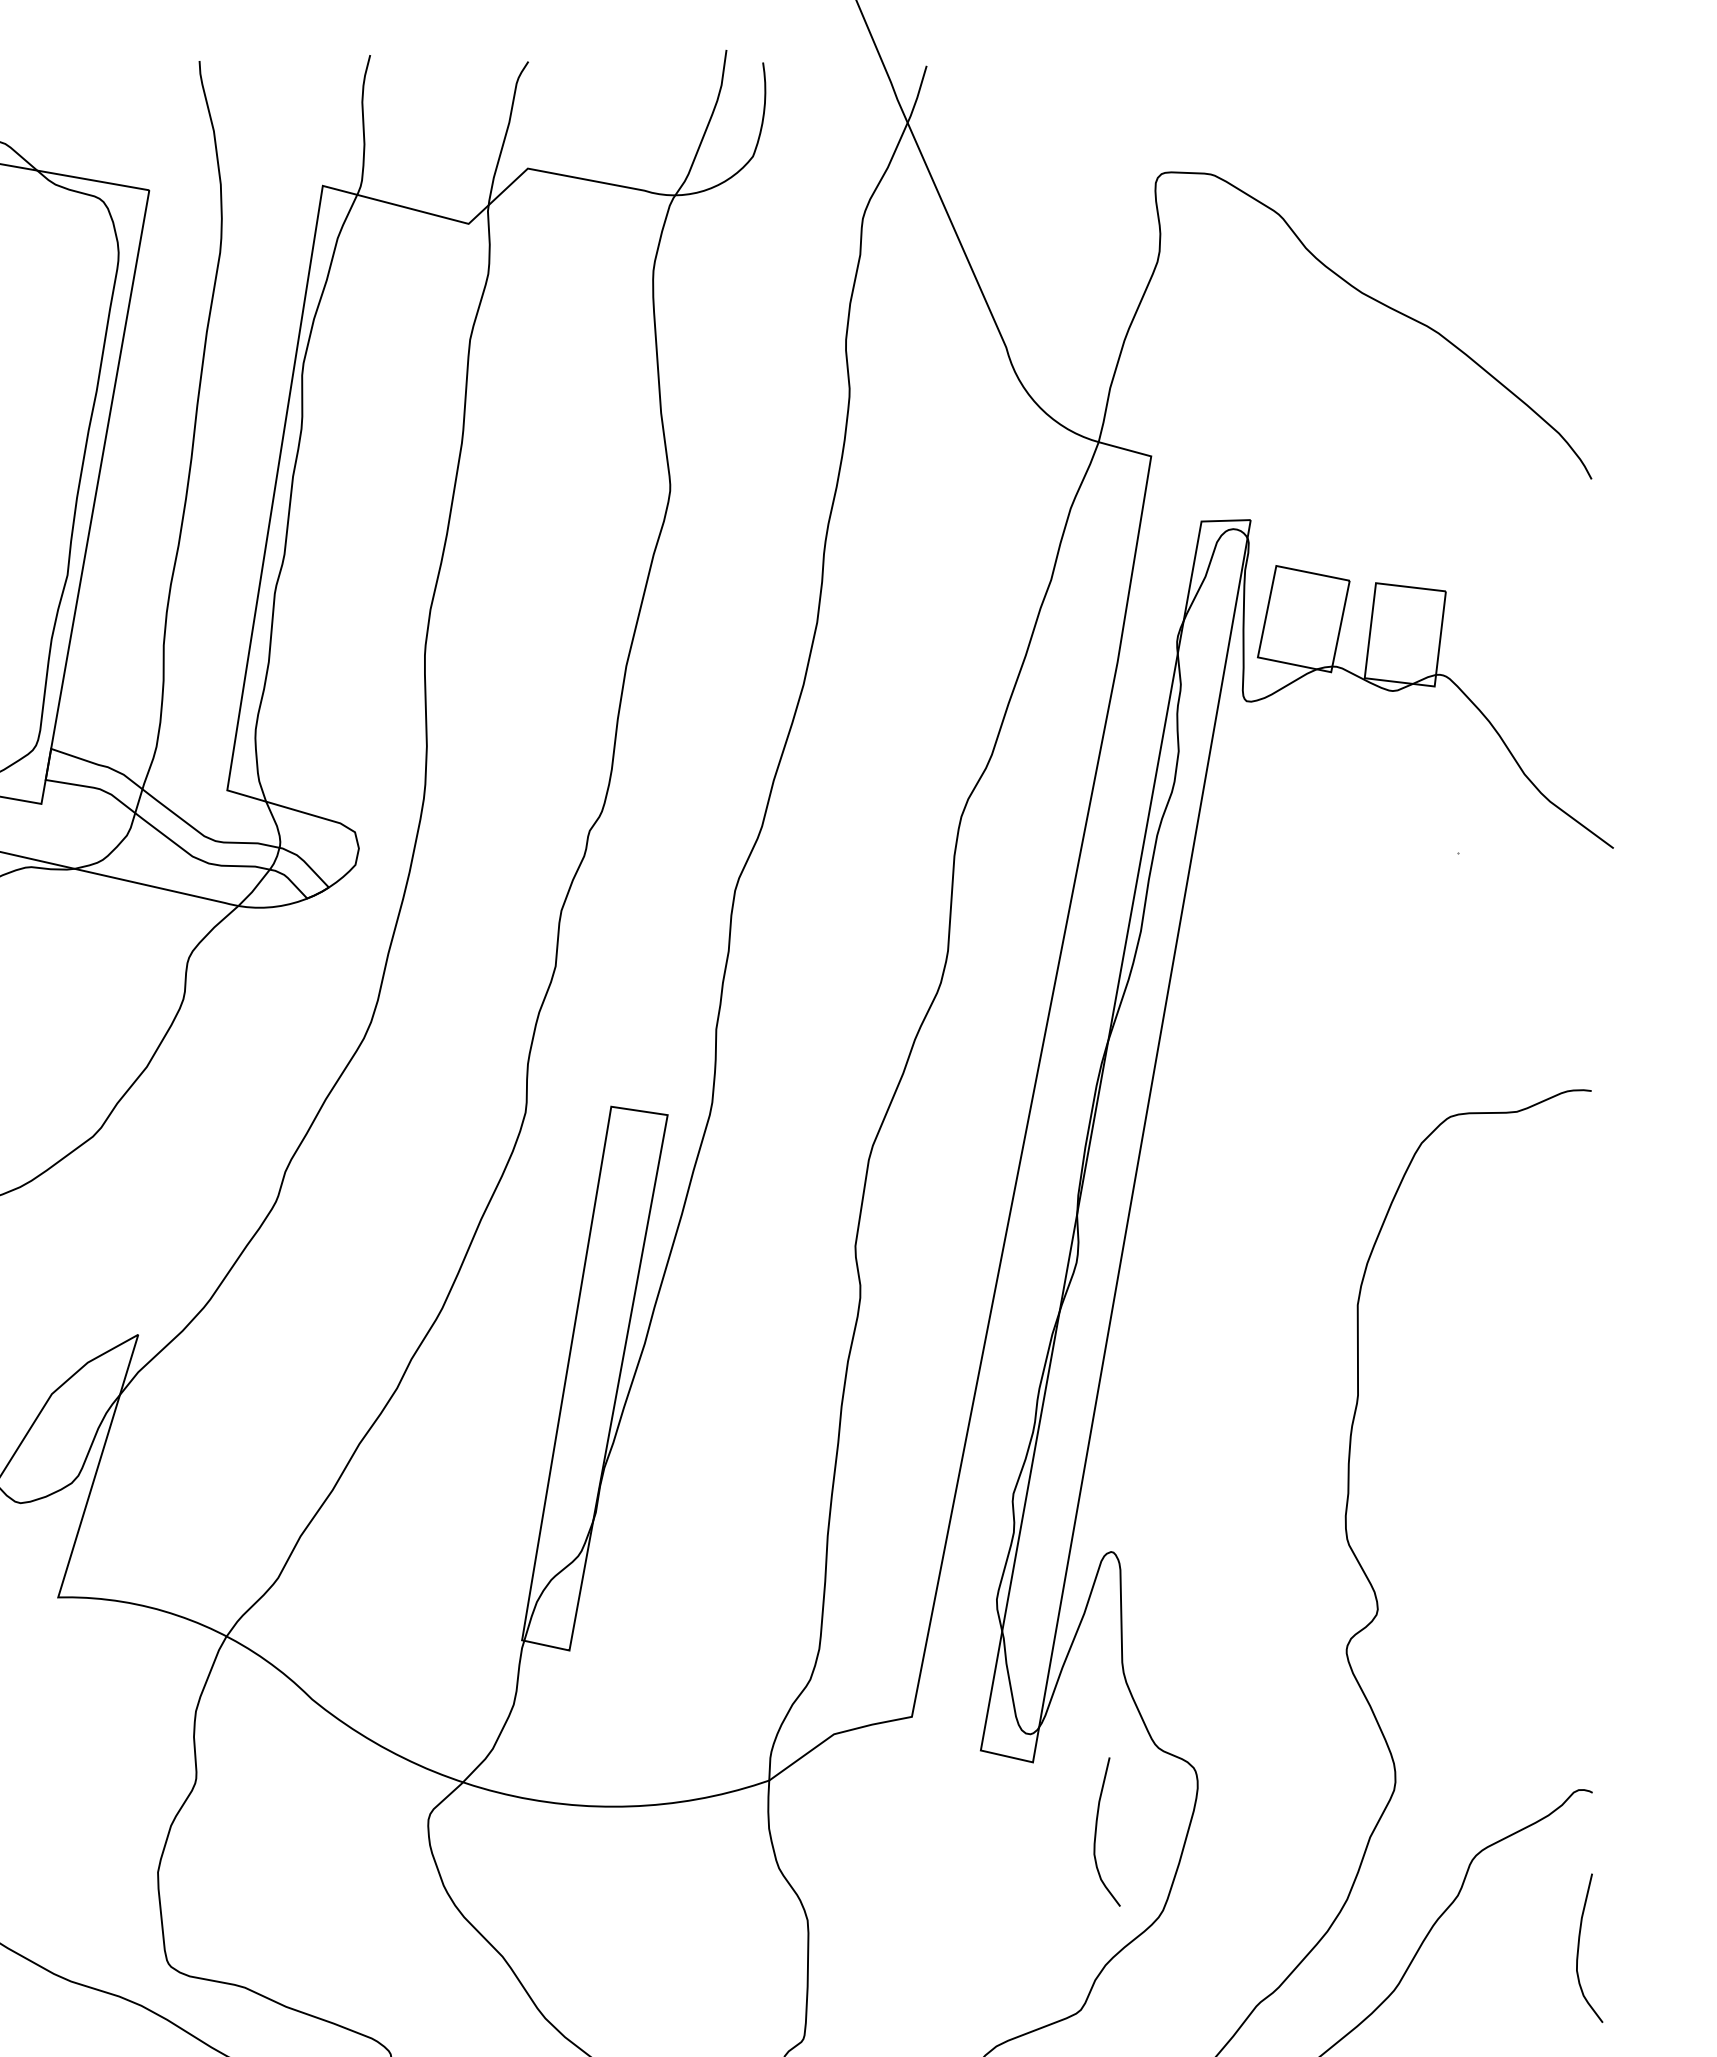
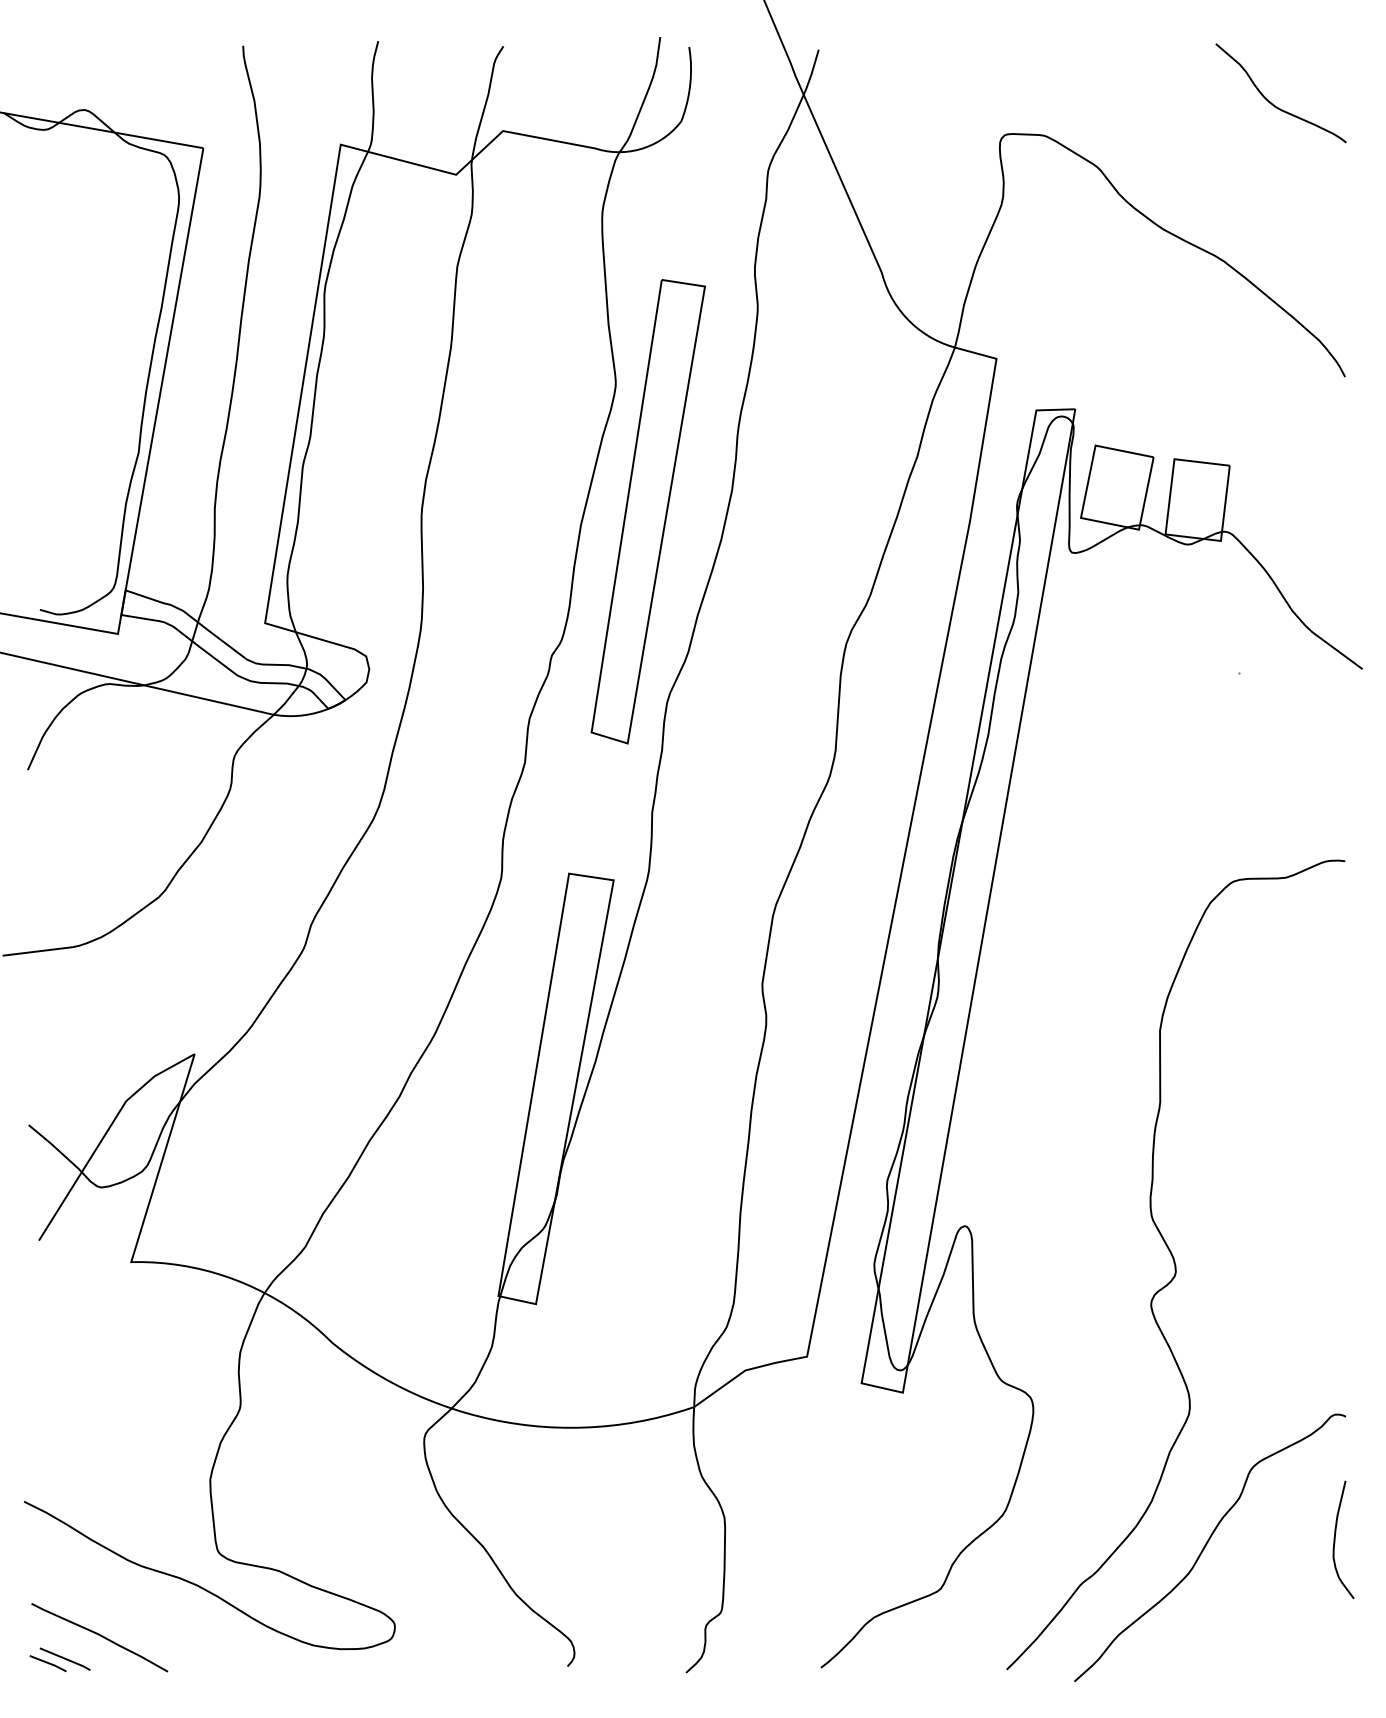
curve: (1502, 135) -> (1274, 104), added
part: (710, 649) -> (647, 511), added
curve: (1096, 1831) -> (953, 1447), removed

